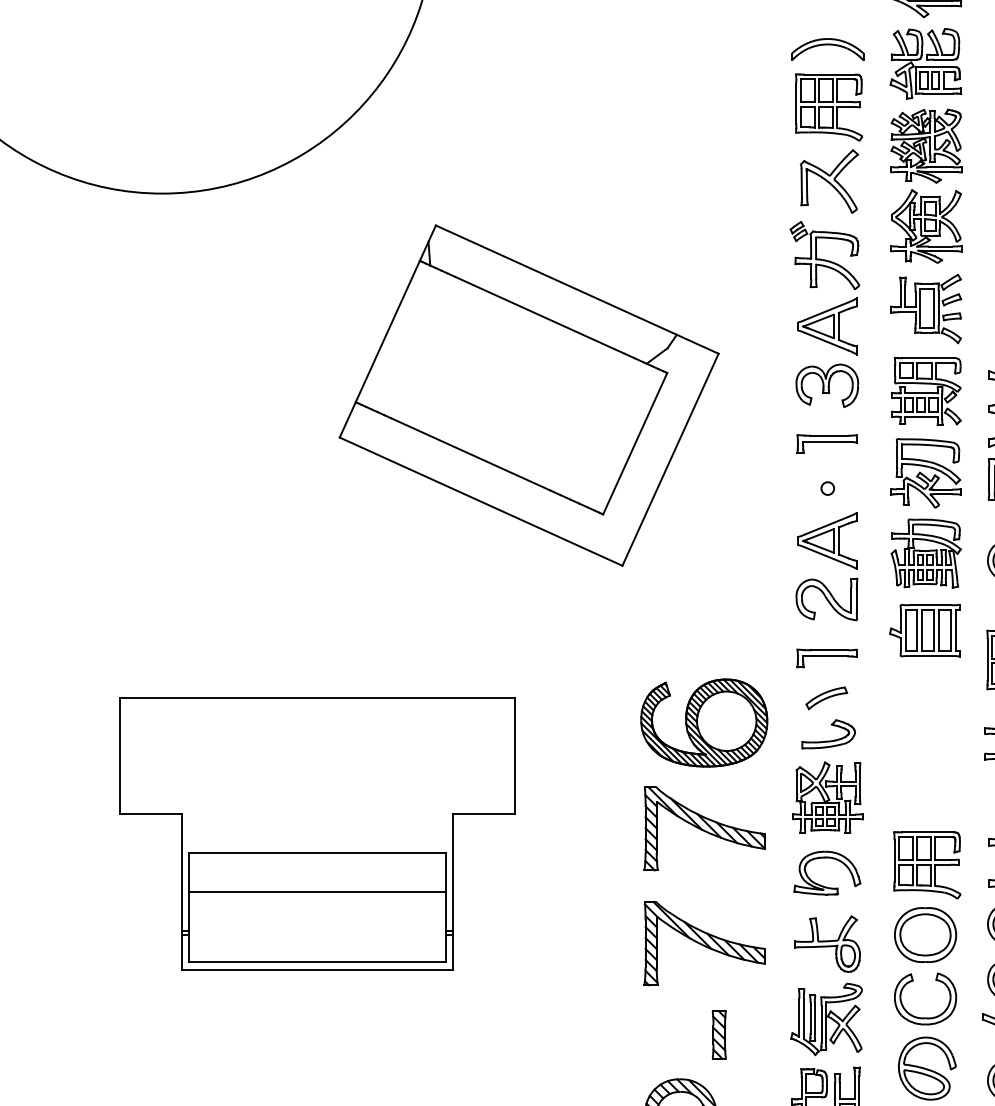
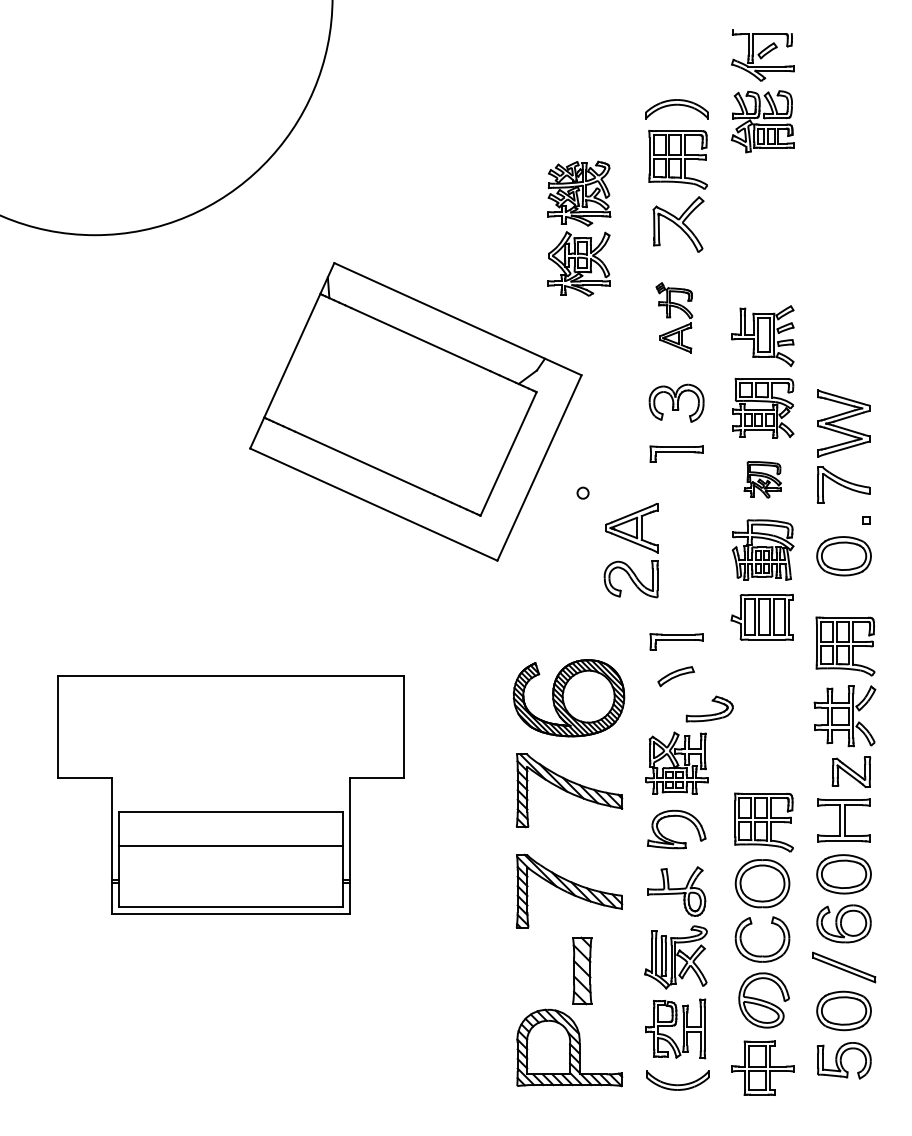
part: (926, 185) -> (579, 228), moved
part: (824, 287) -> (674, 317), size x0.6
part: (925, 472) -> (762, 479), size x0.6
circle: (827, 487) -> (582, 492), moved
part: (829, 558) -> (633, 543), moved
part: (828, 733) -> (709, 708), moved
part: (718, 1034) -> (581, 970), size x1.6

